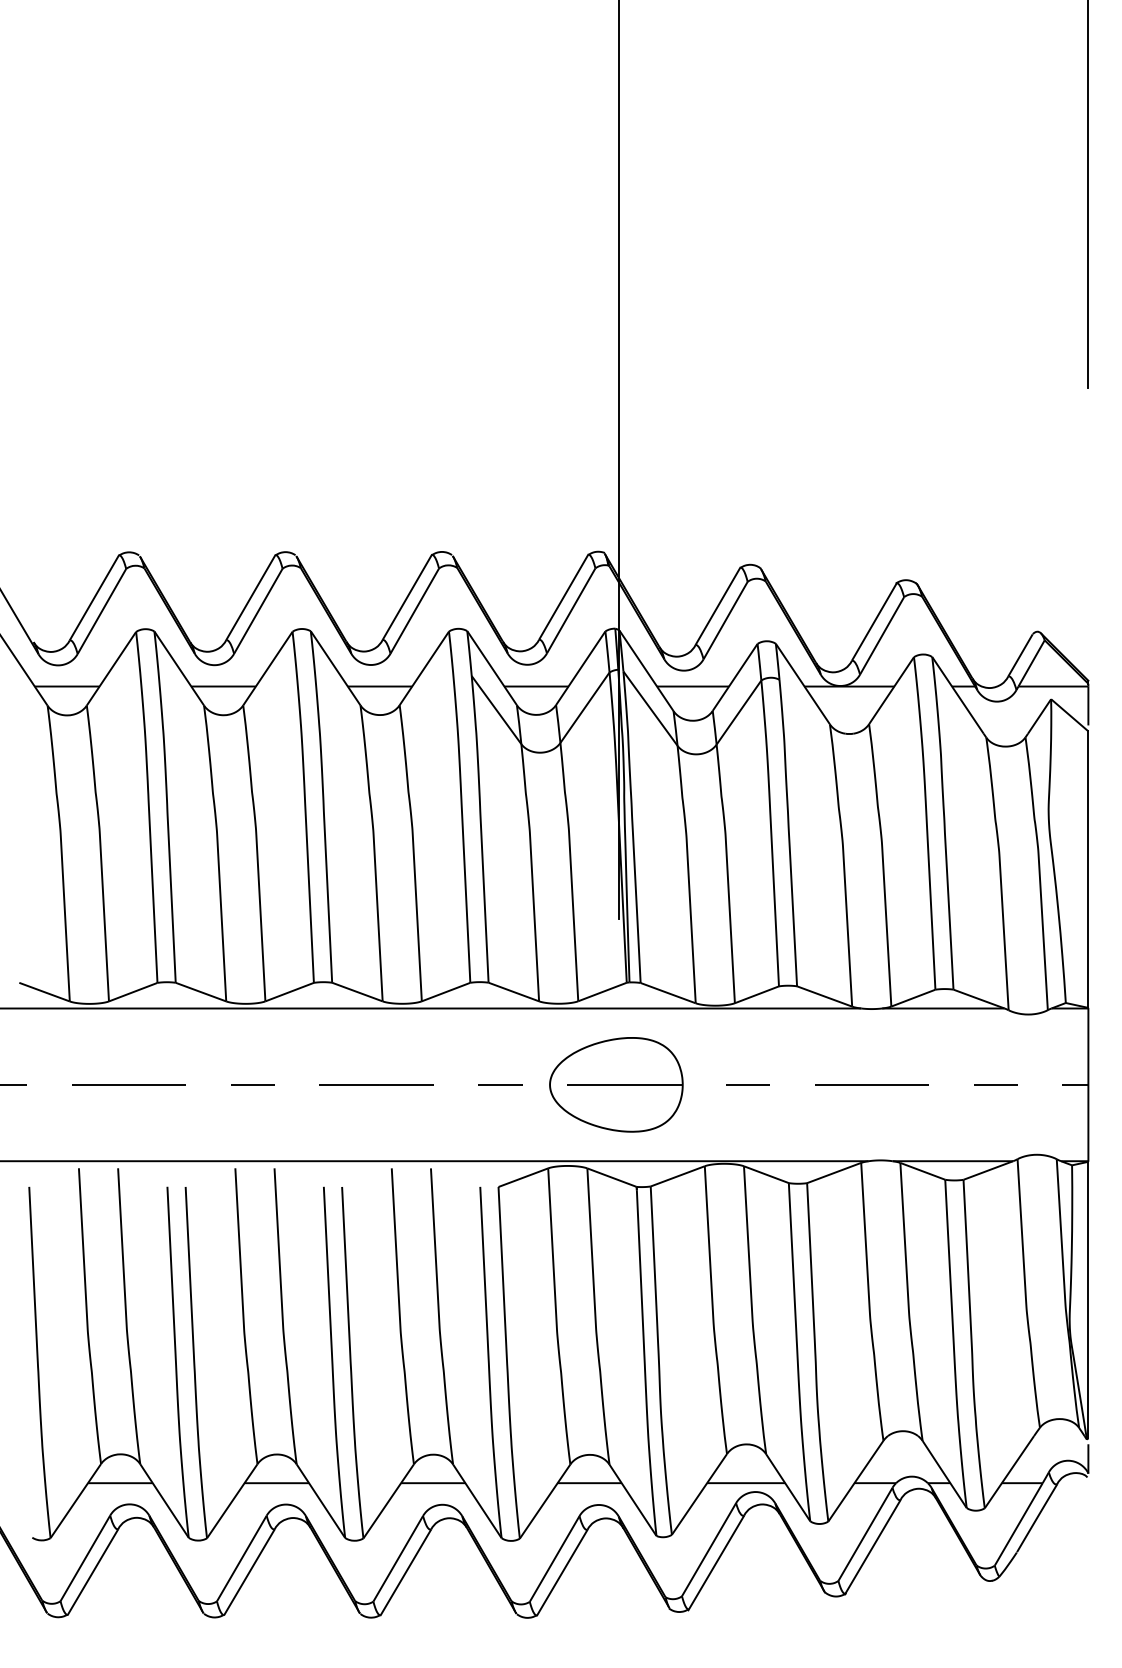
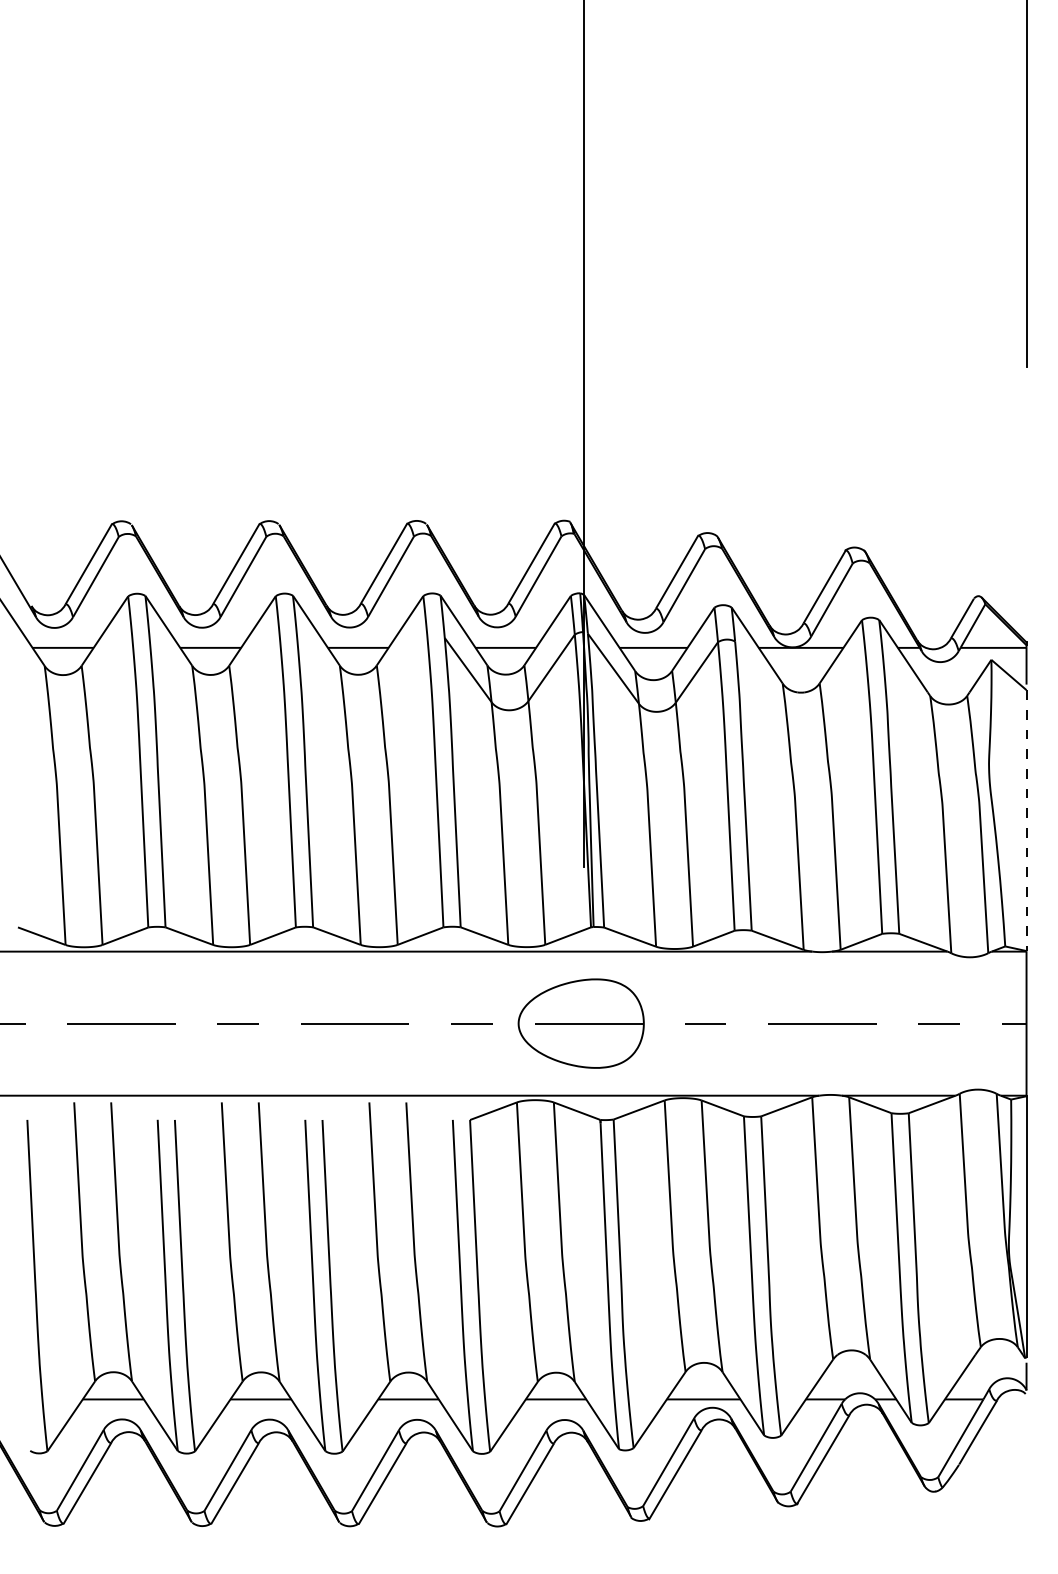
line: (1088, 870) -> (1026, 821), solid -> dashed

